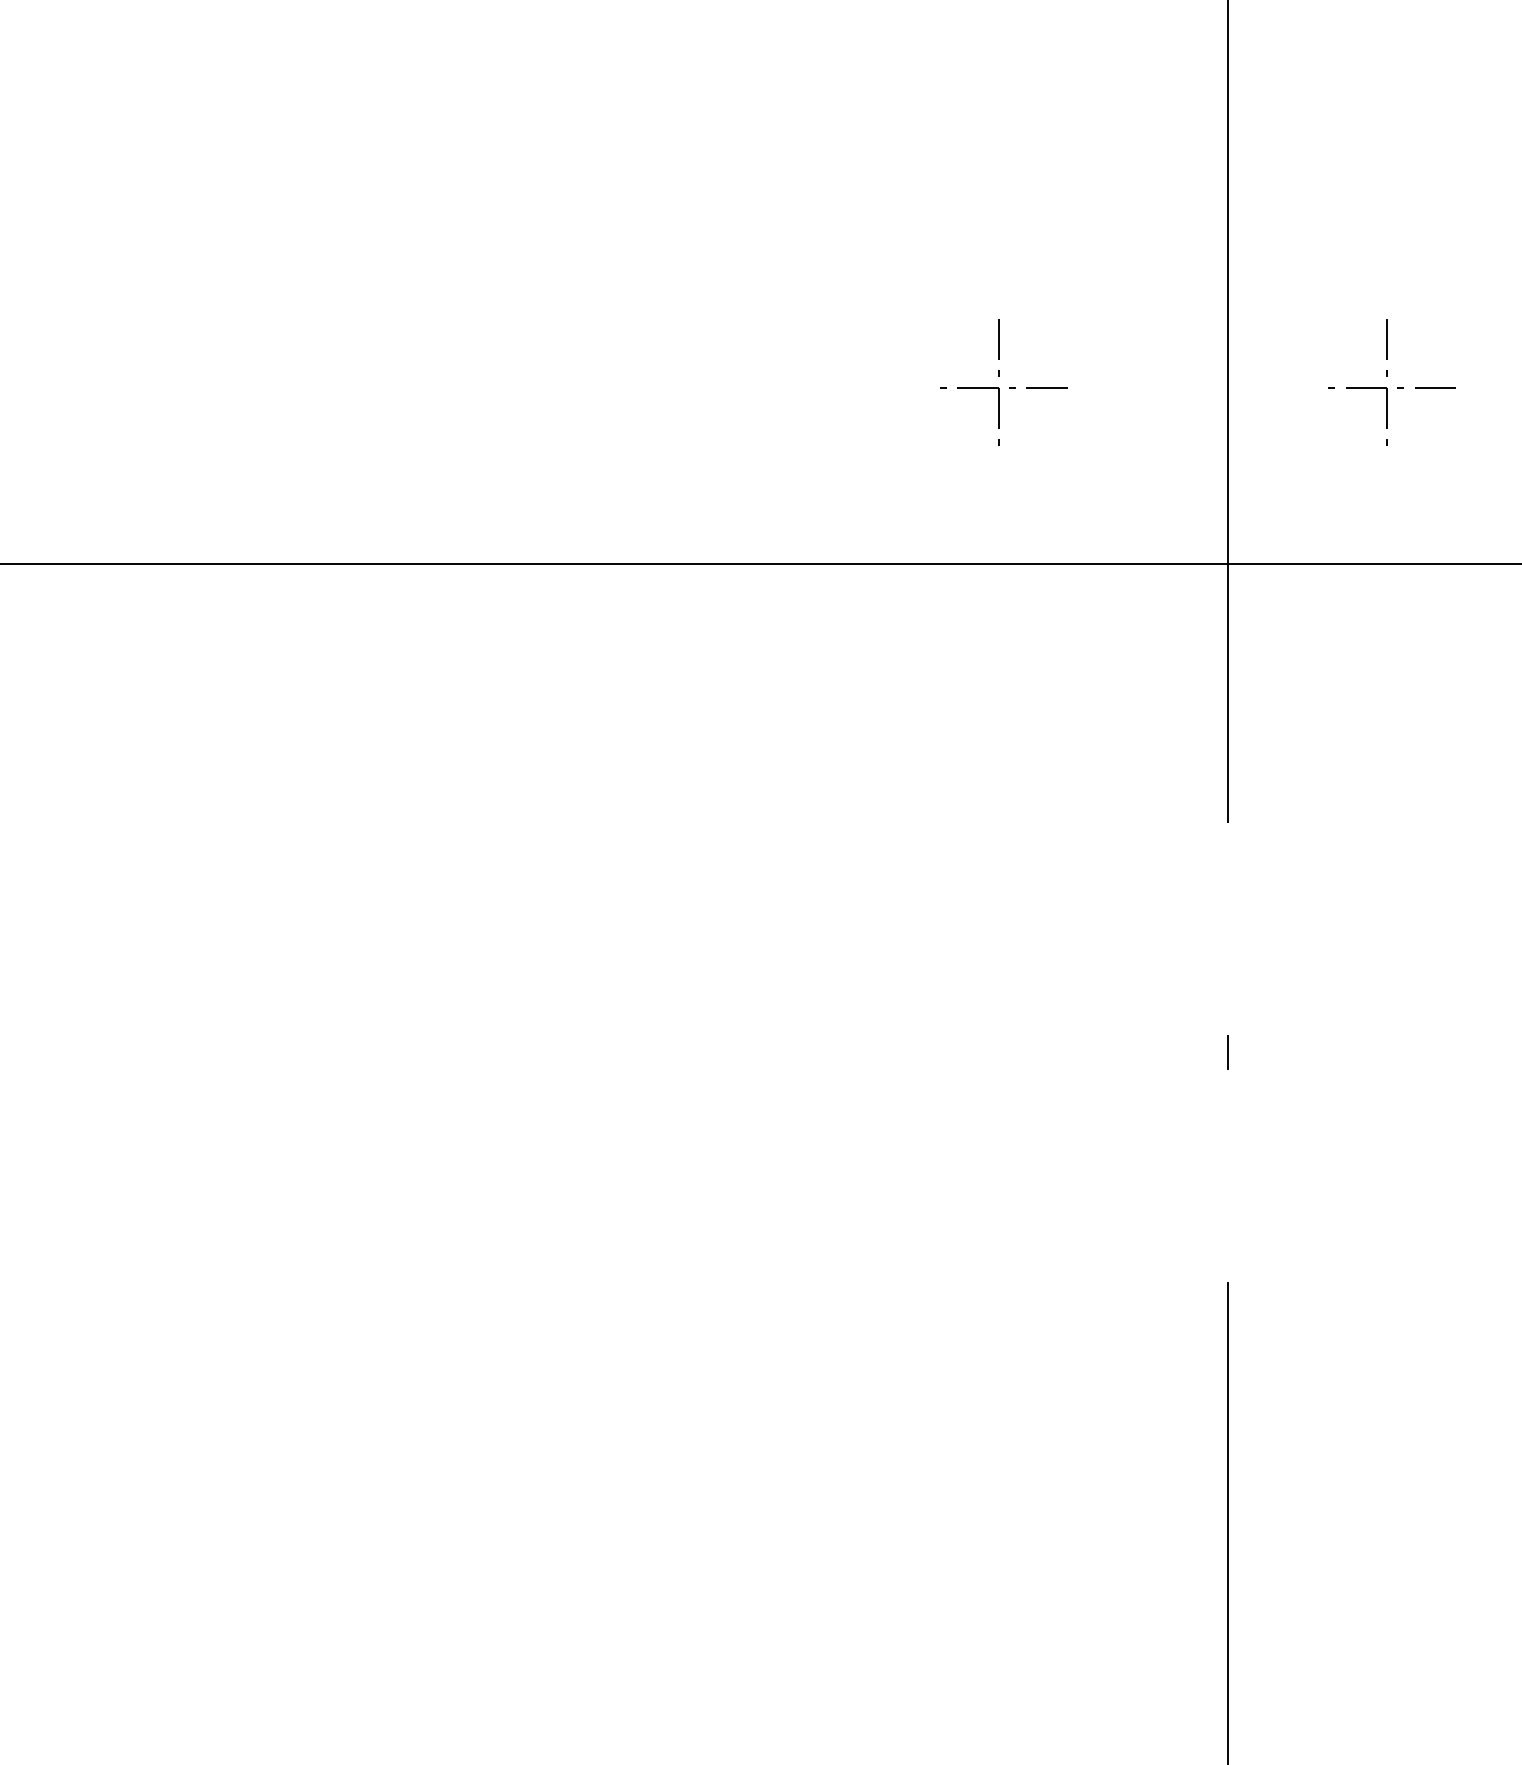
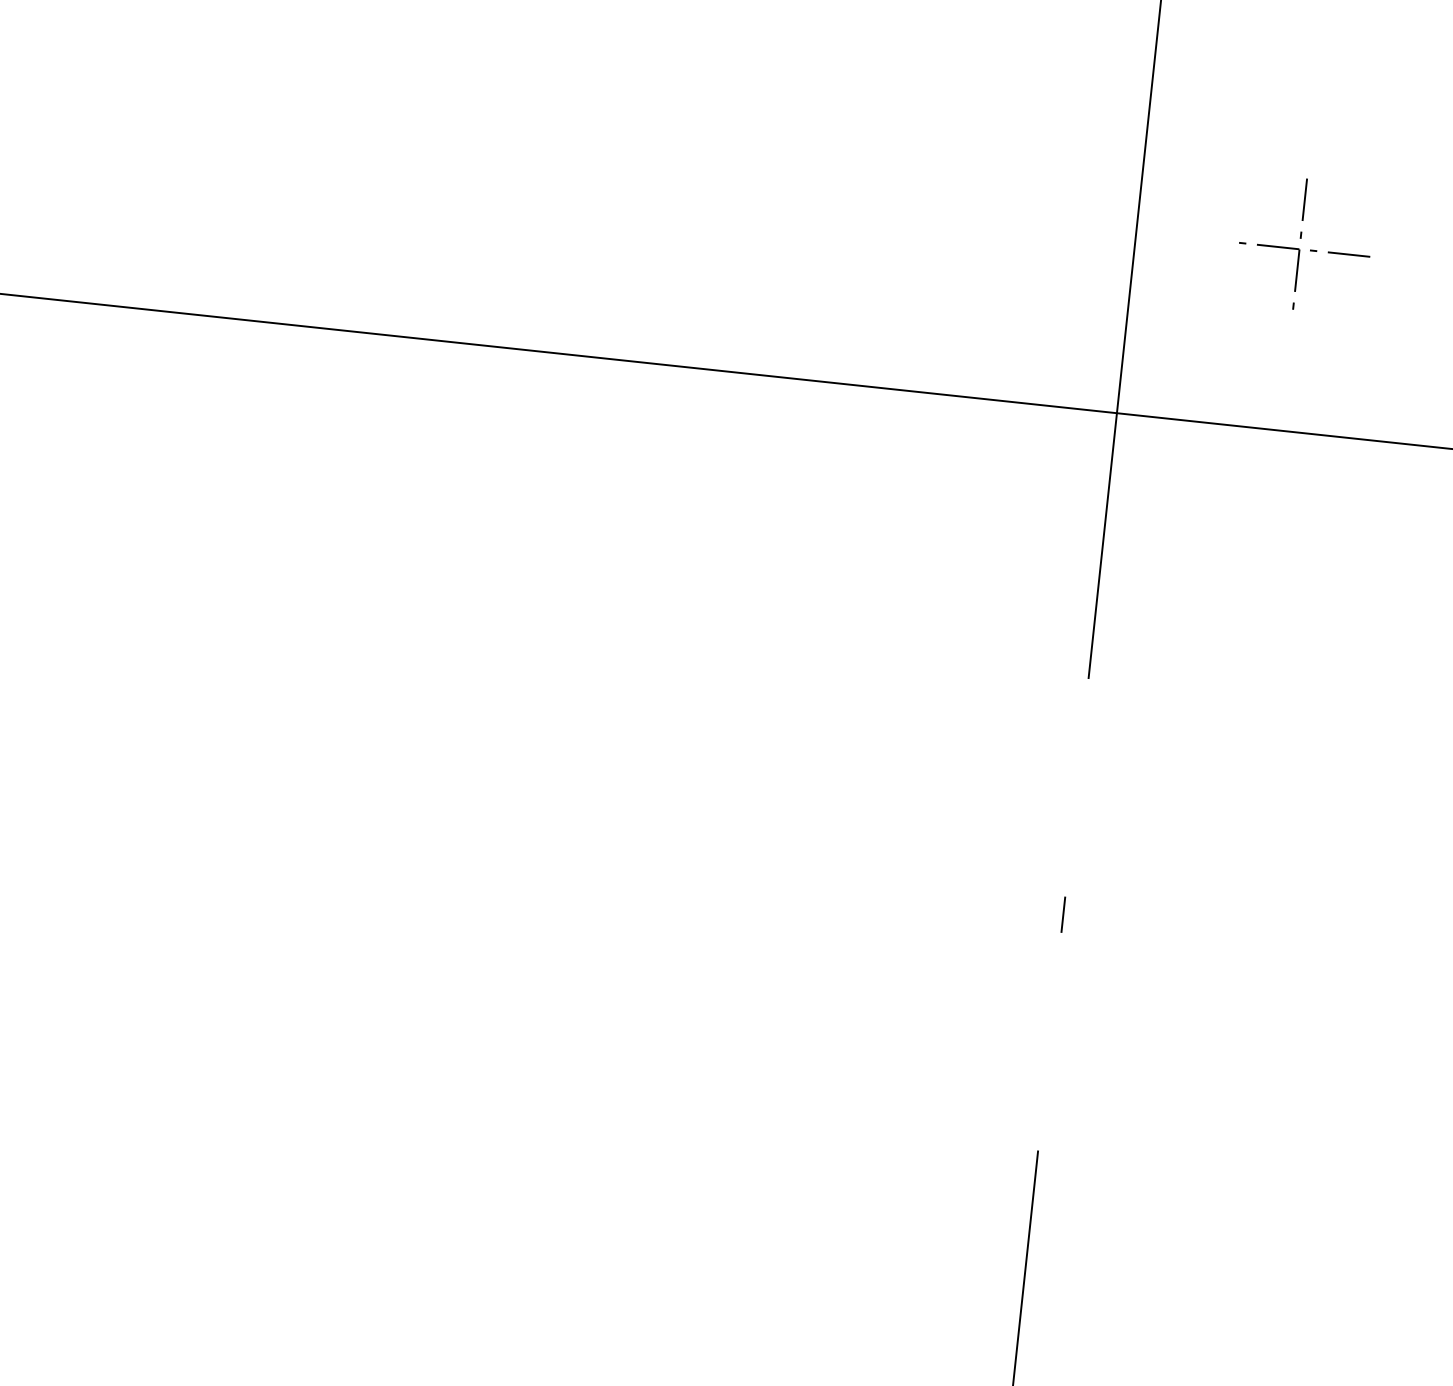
part: (998, 387) -> (900, 206), removed

